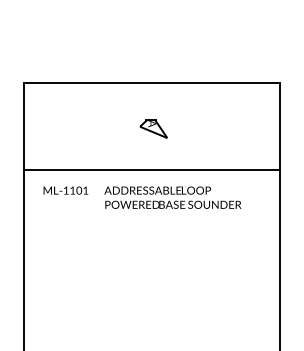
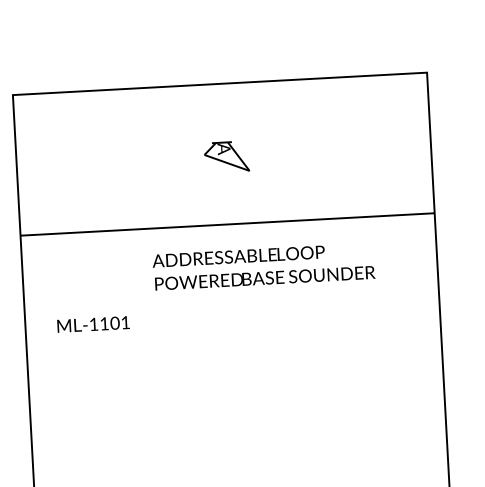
text: (65, 190) -> (92, 324), moved

